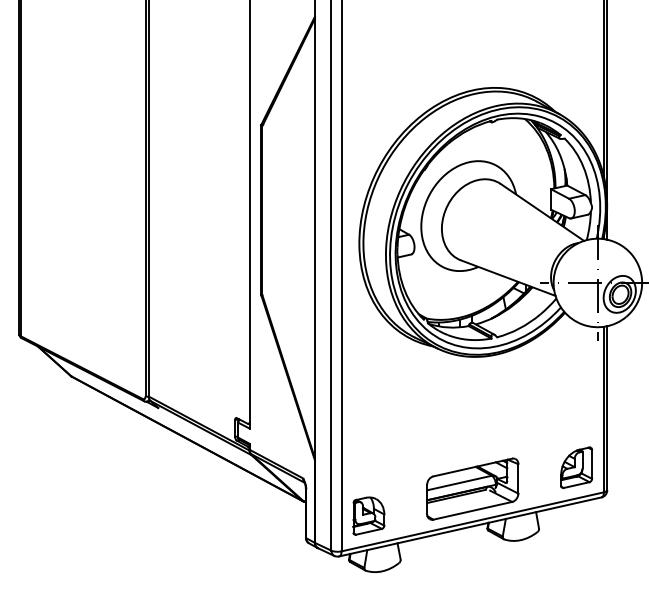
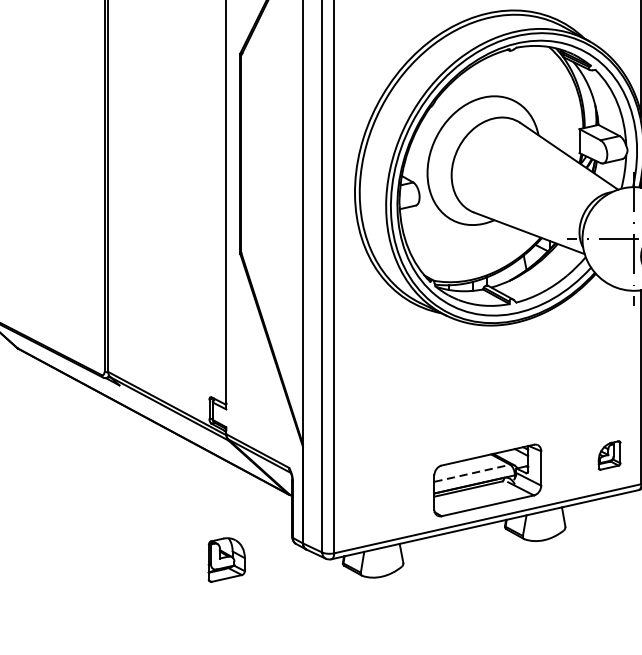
part: (576, 467) -> (609, 455), size x0.6
line: (460, 482) -> (473, 472), solid -> dashed
part: (368, 515) -> (226, 559), moved

